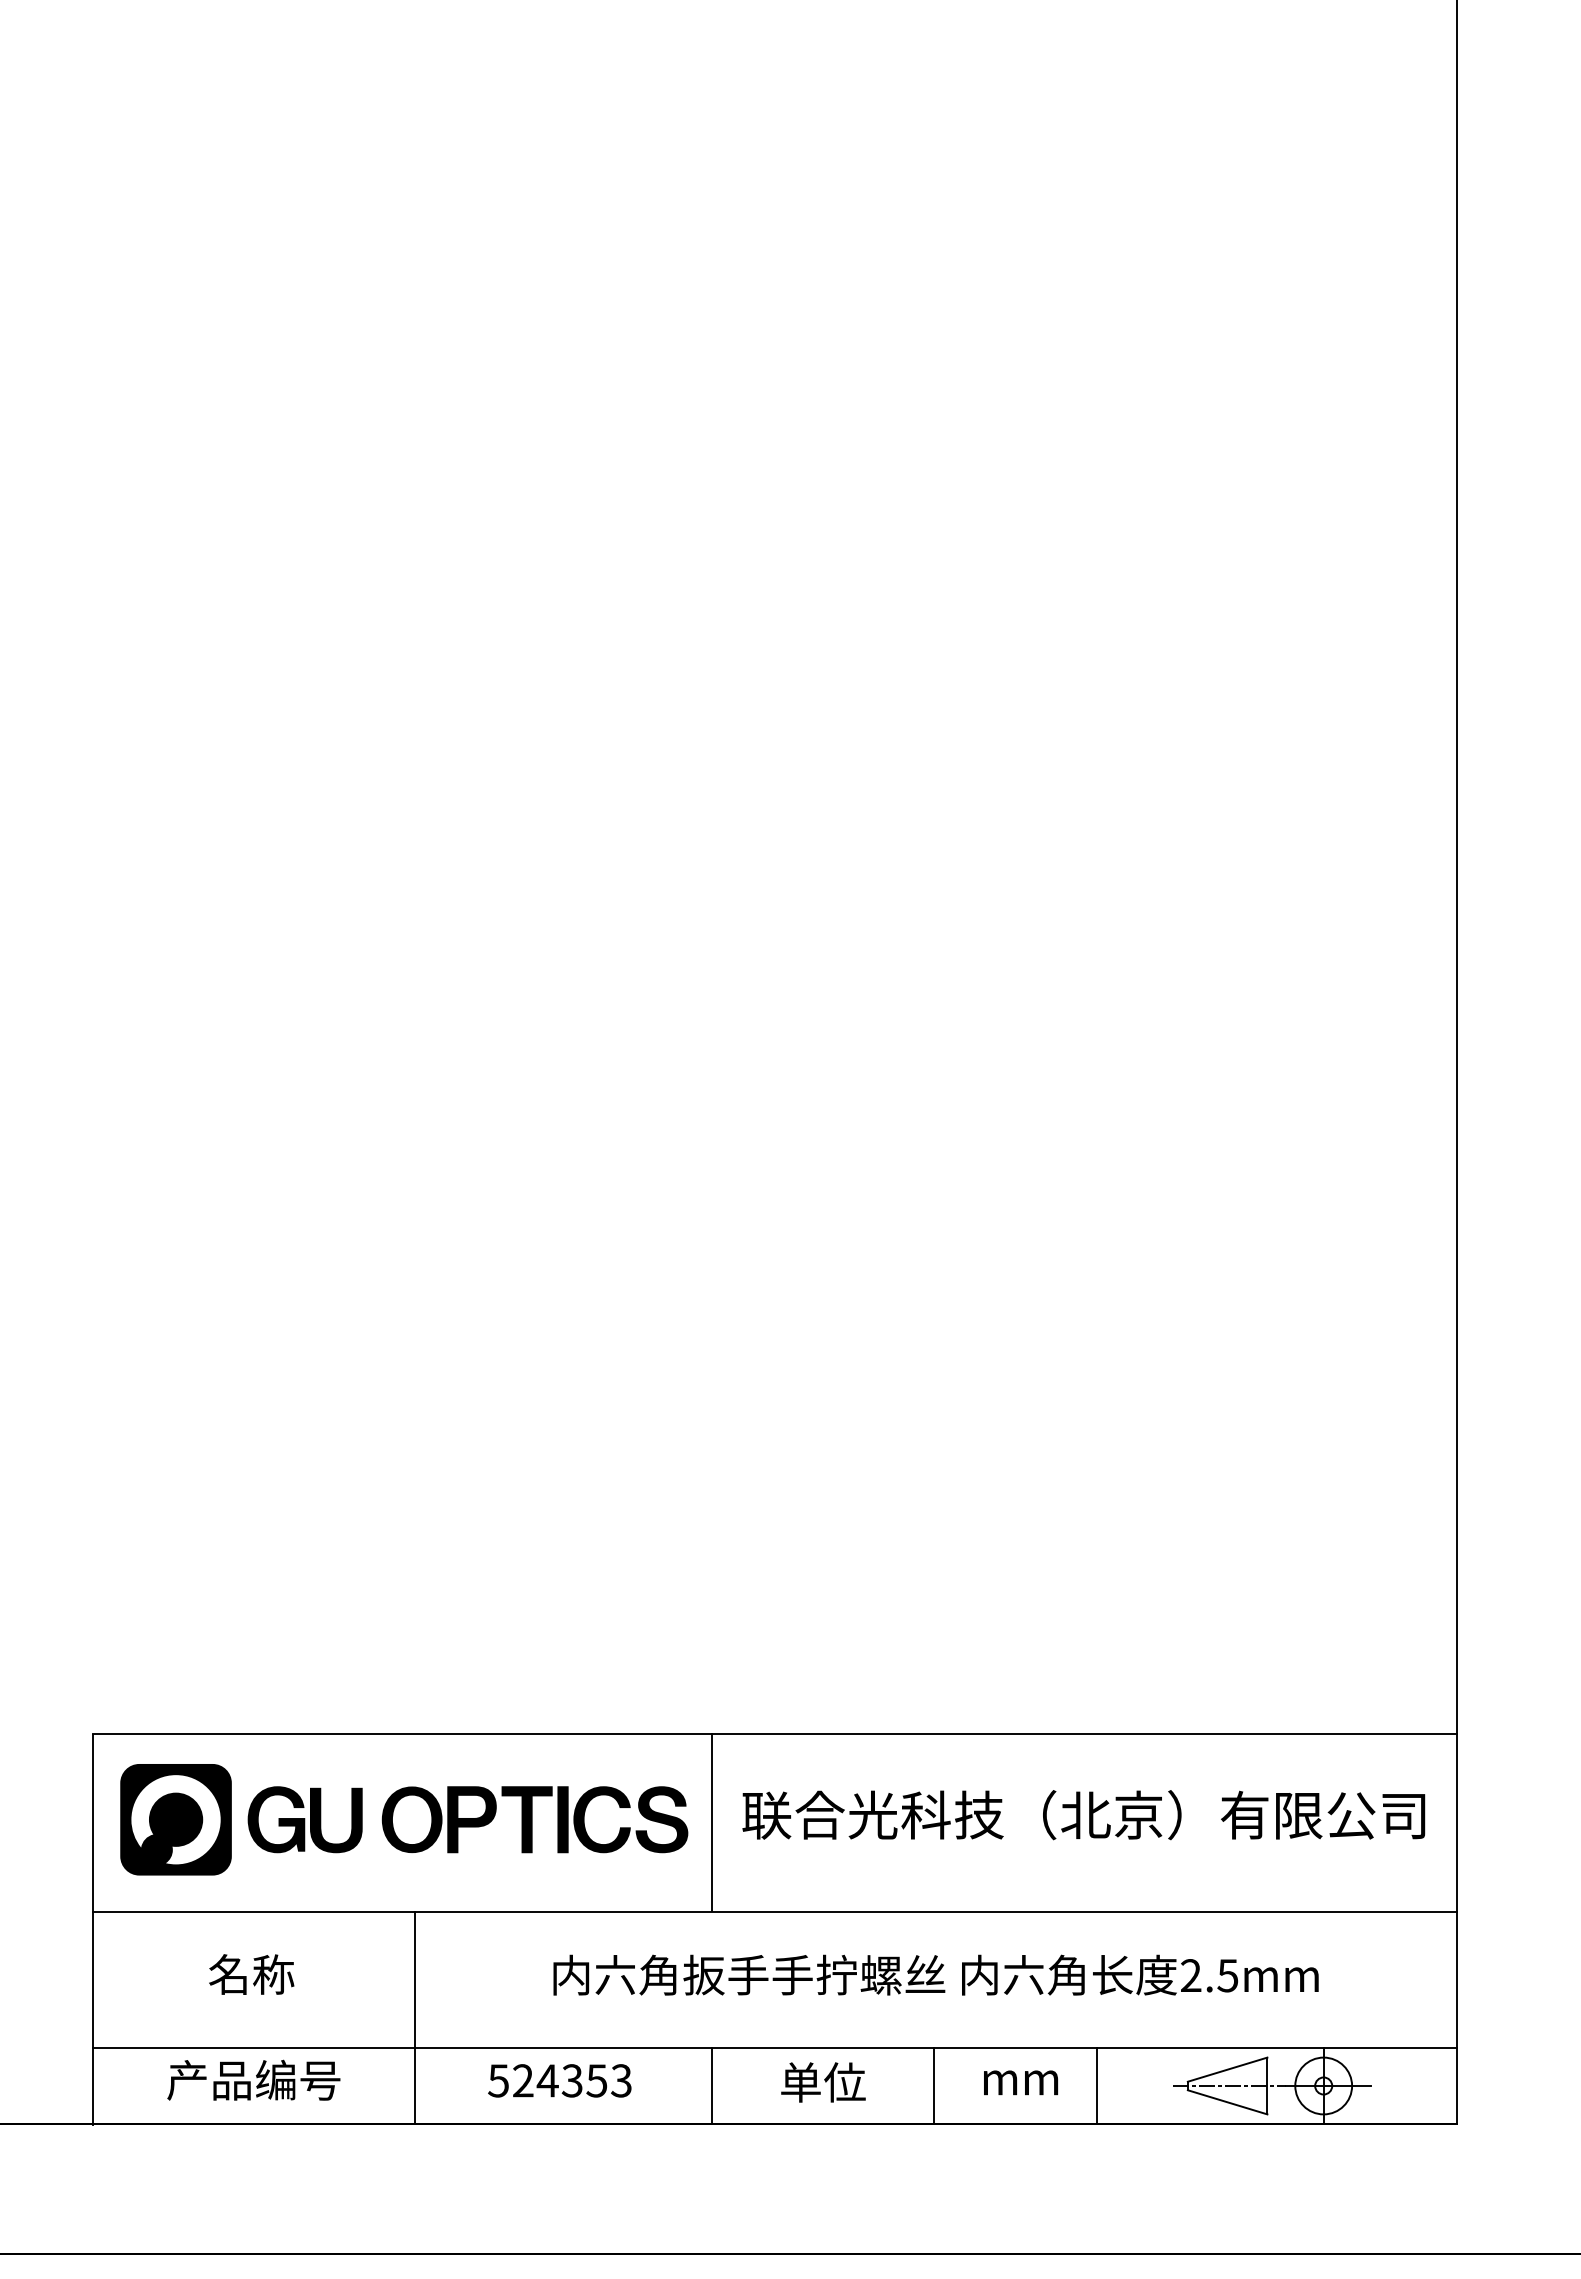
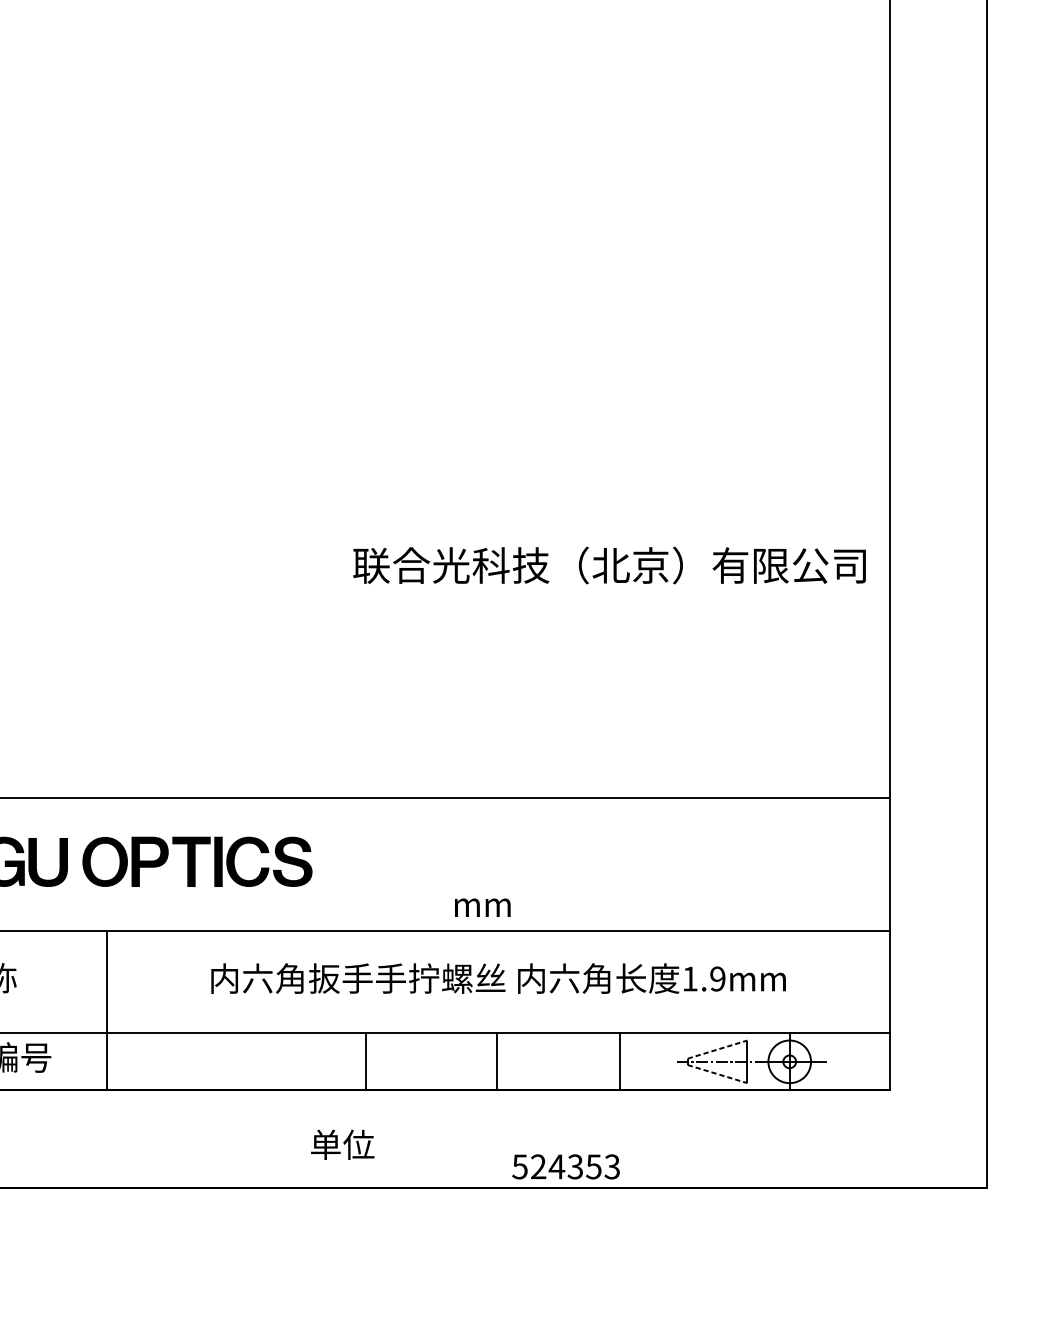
text: (1083, 1815) -> (609, 565), moved
line: (711, 1822) -> (329, 863), removed
text: (1209, 1975) -> (703, 978), 2.5mm -> 1.9mm
line: (1227, 2069) -> (717, 1049), solid -> dashed
text: (559, 2080) -> (565, 1166), moved
text: (823, 2082) -> (342, 1144), moved
text: (1020, 2082) -> (482, 907), moved
line: (711, 2085) -> (366, 1061), moved
line: (1227, 2102) -> (717, 1074), solid -> dashed

